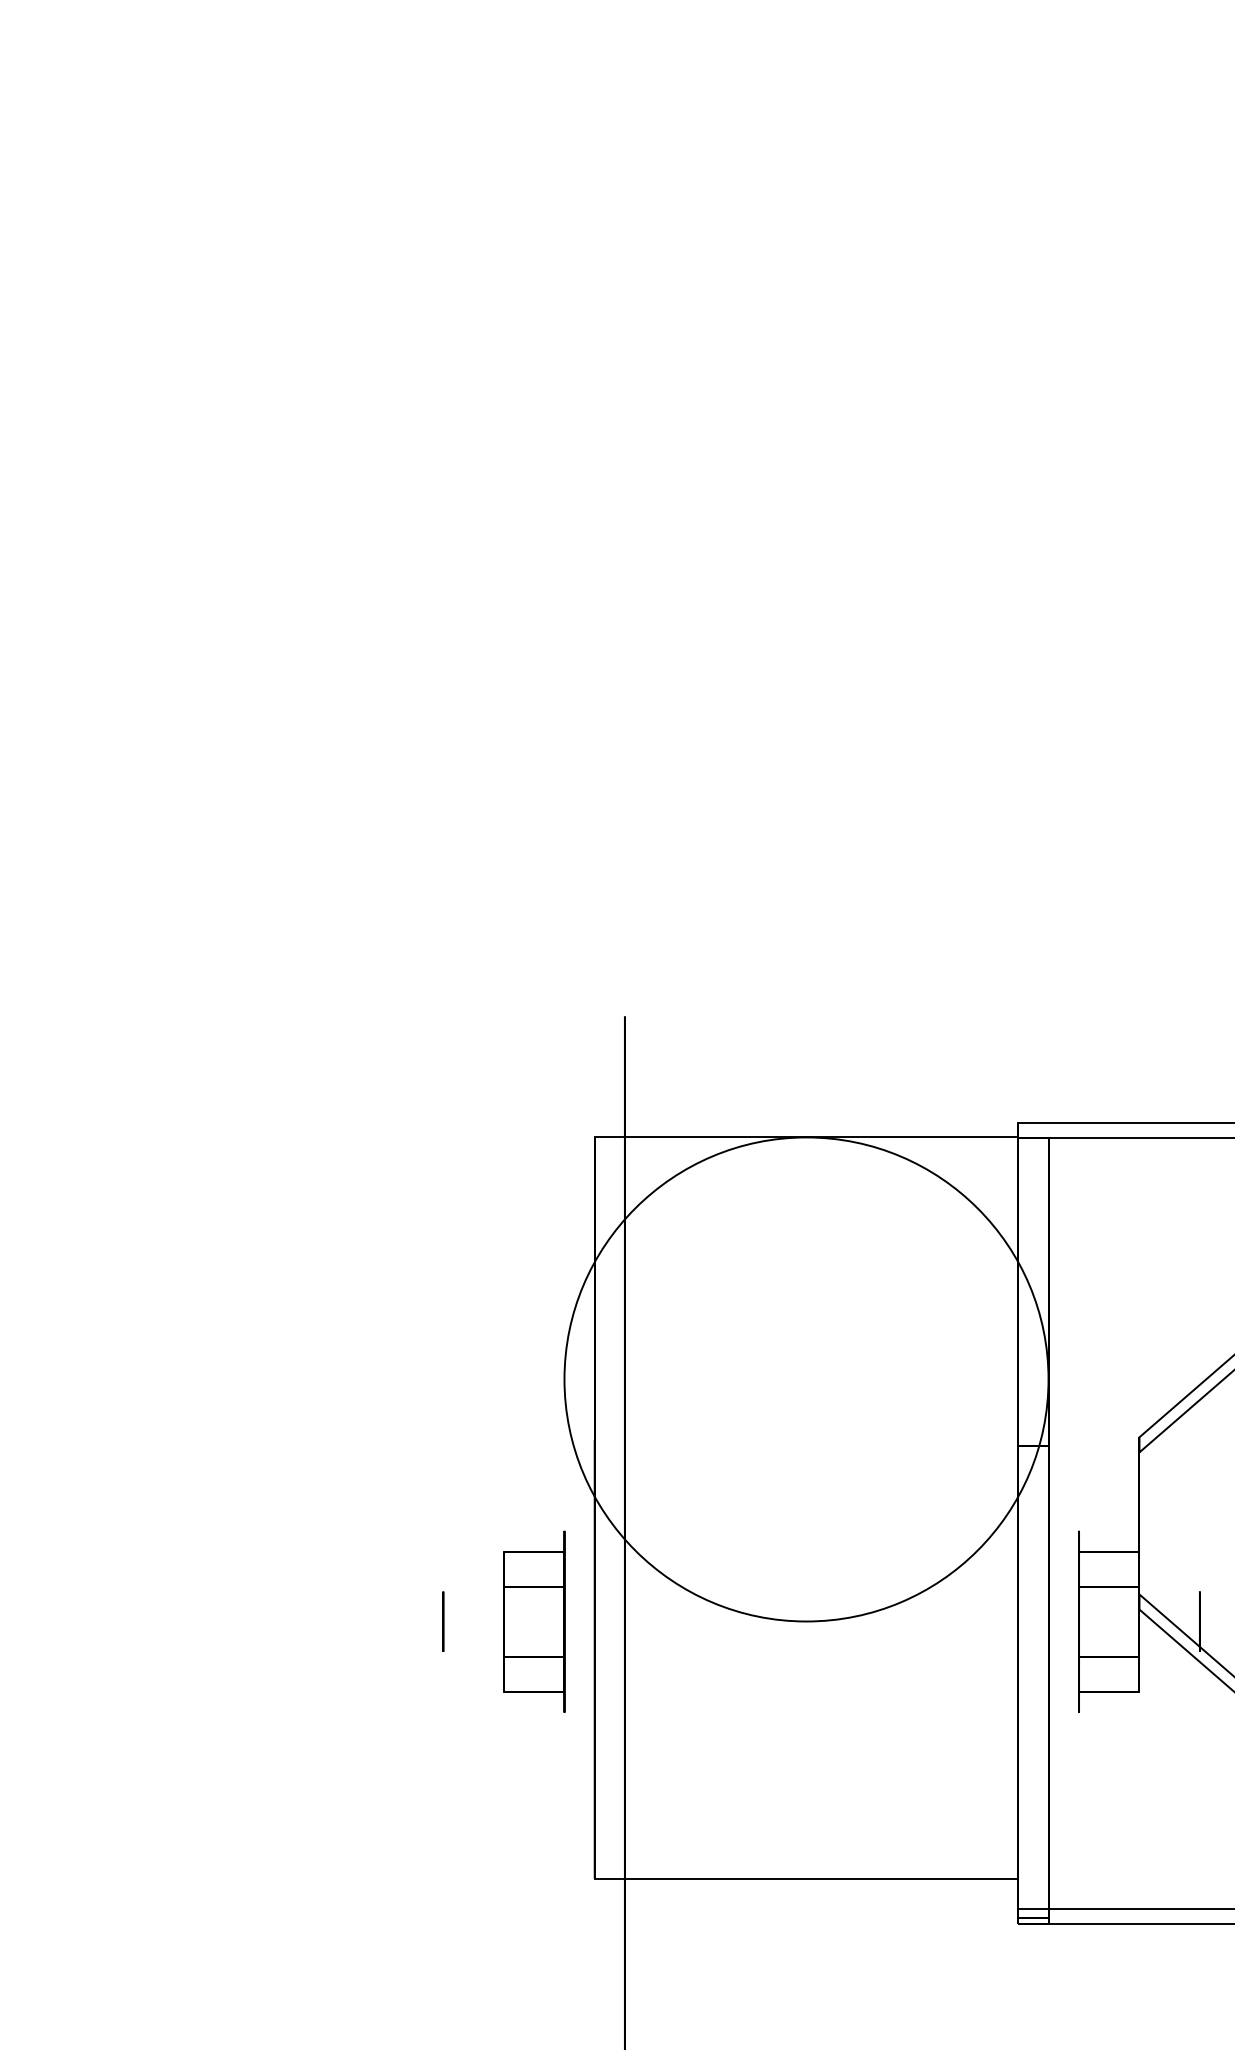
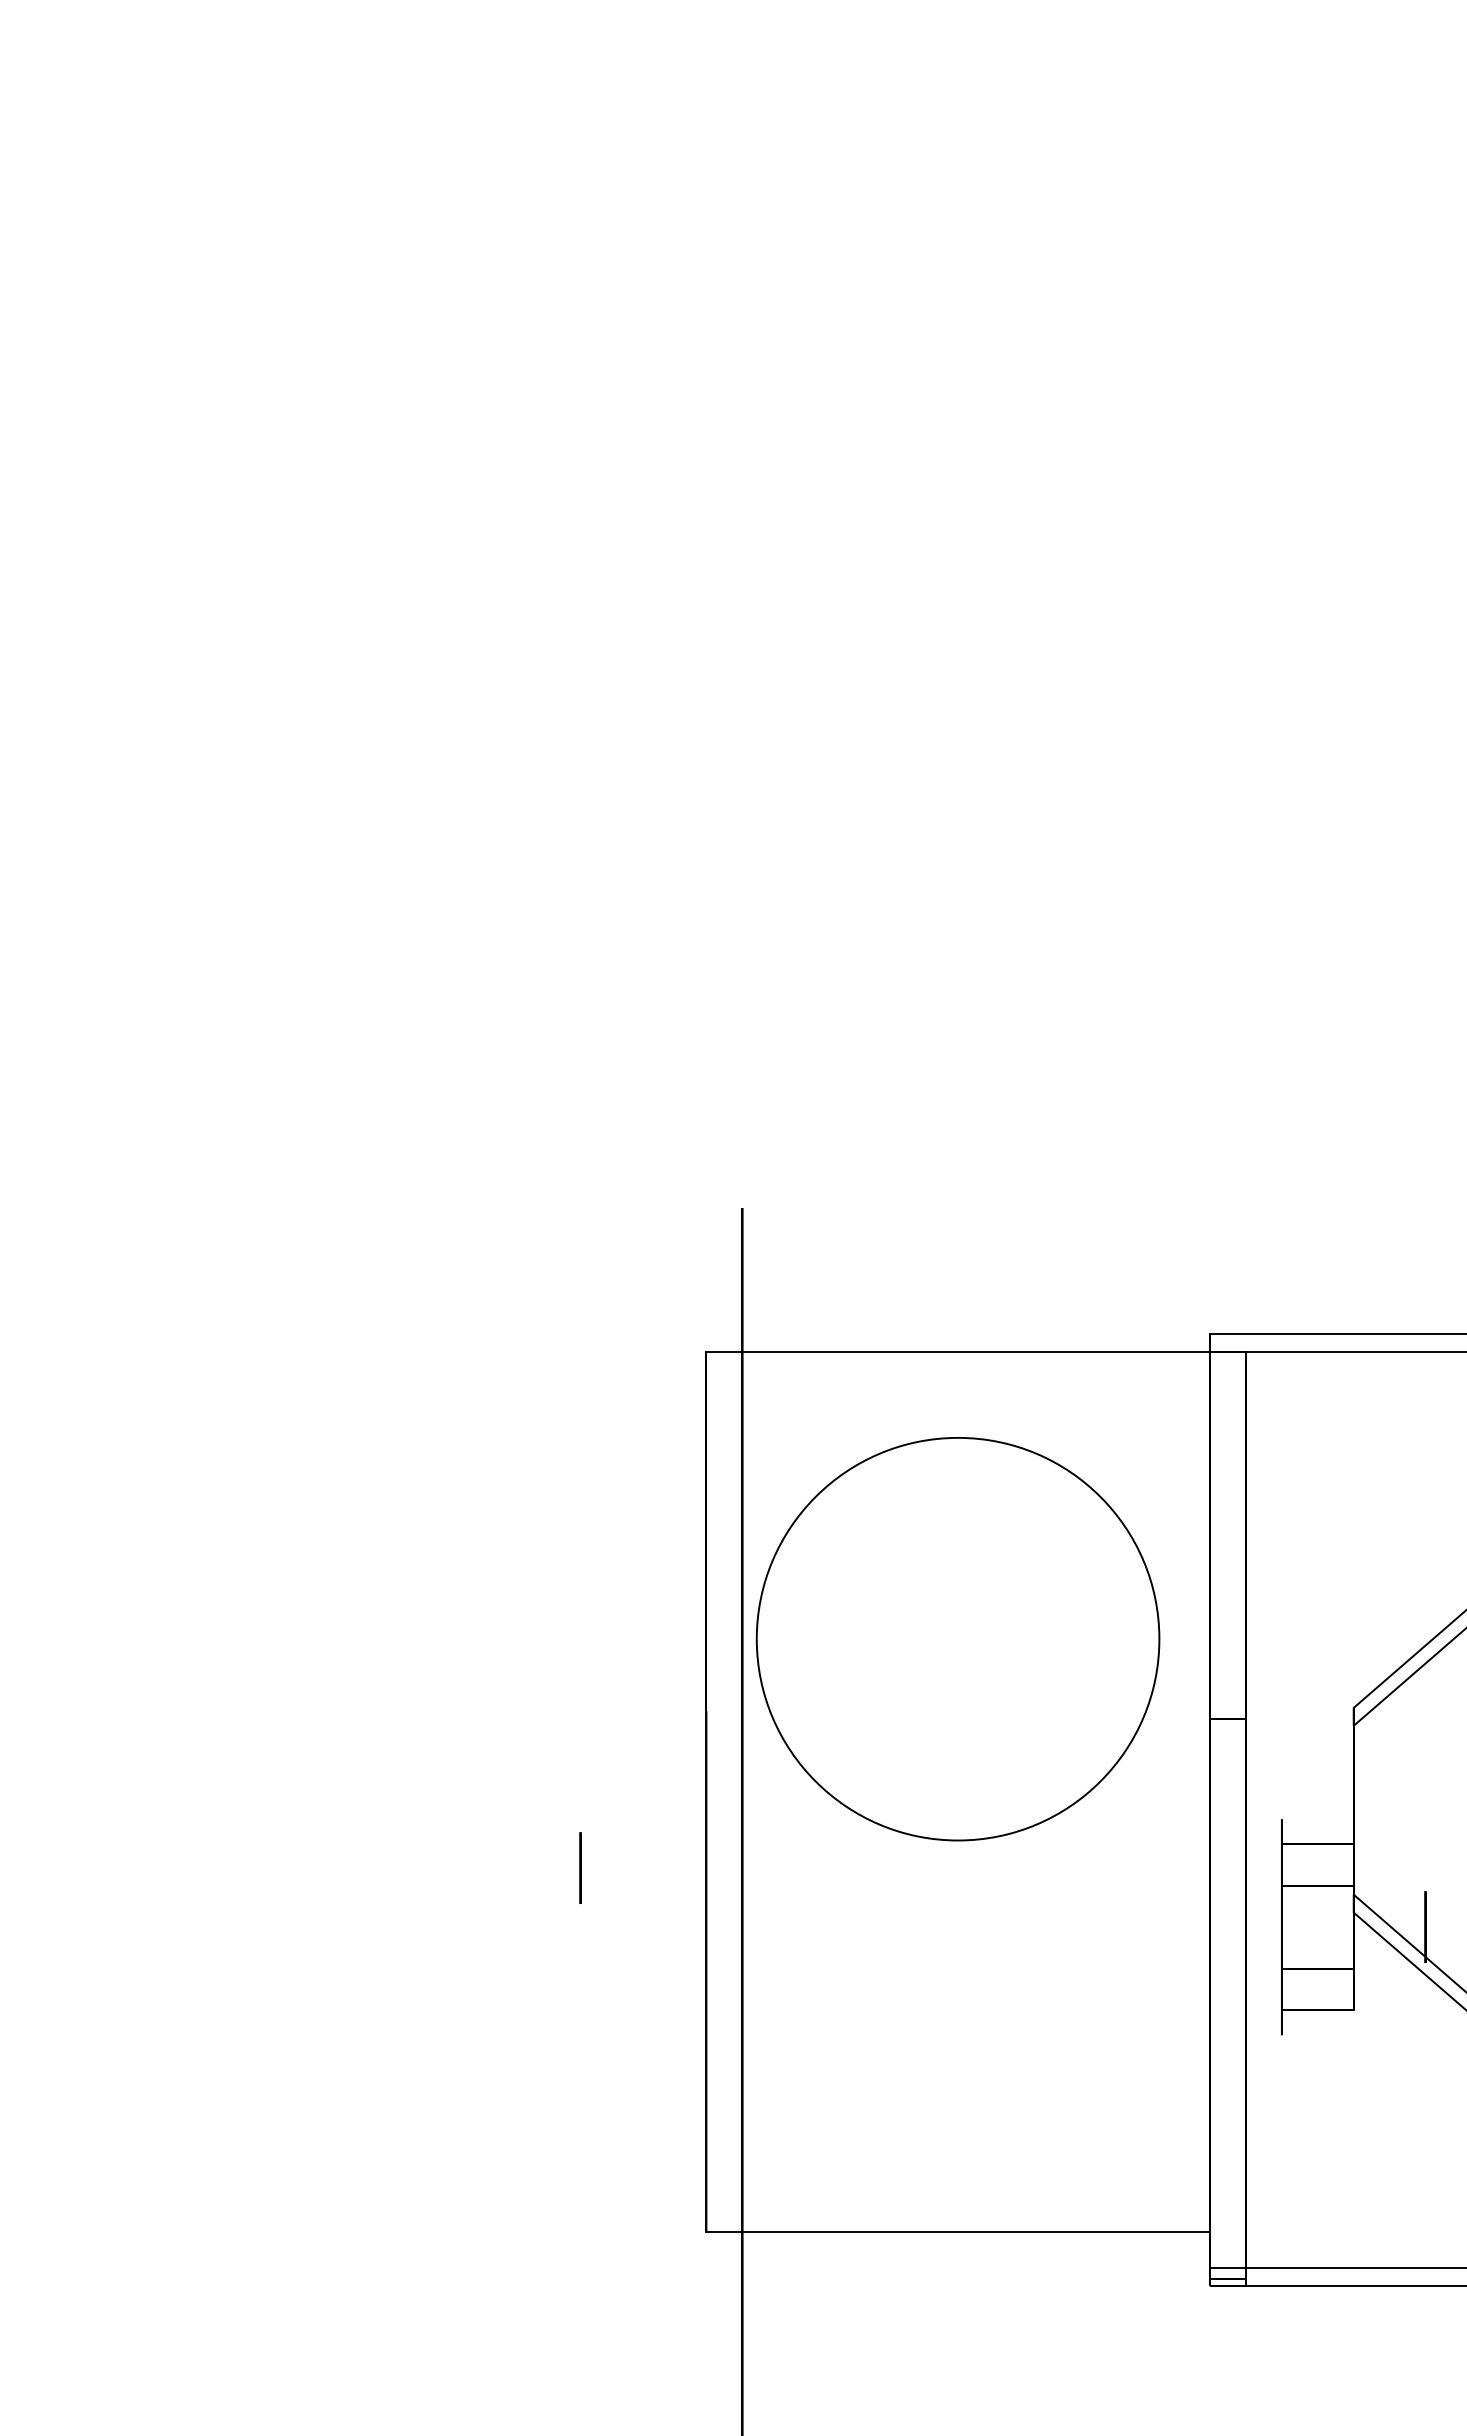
circle: (806, 1378) -> (957, 1638), size x0.7
circle: (443, 1621) -> (580, 1867), moved
part: (534, 1622) -> (634, 1927), removed

